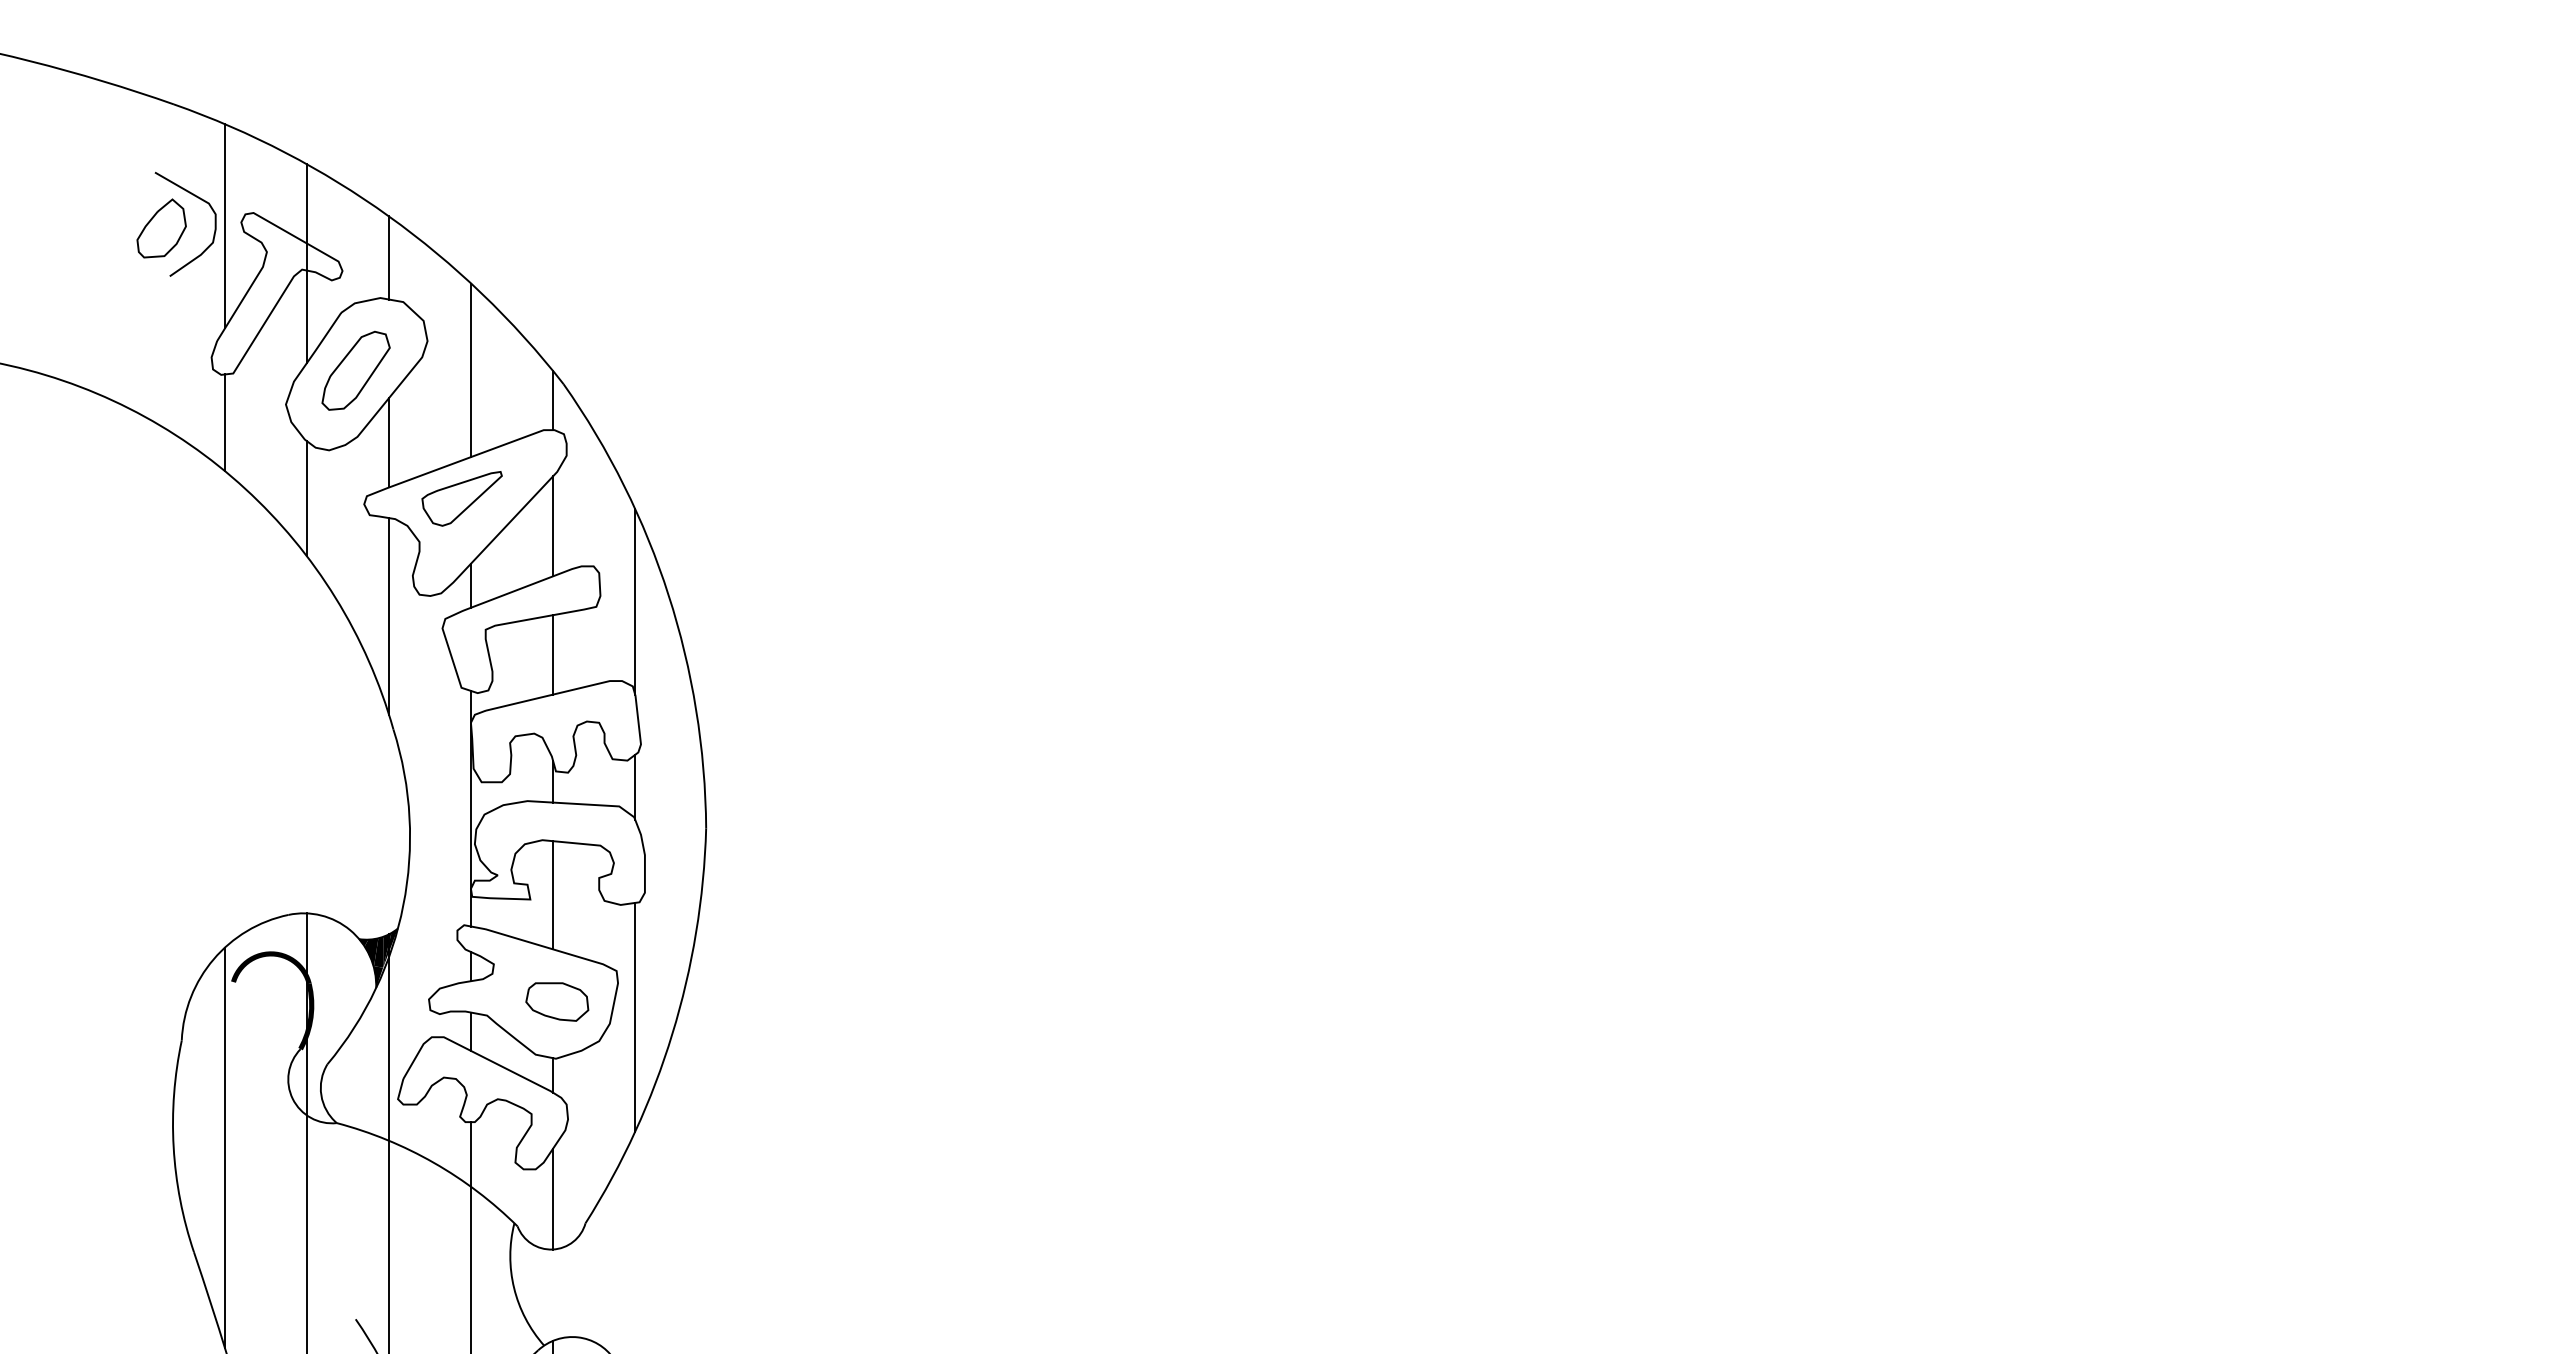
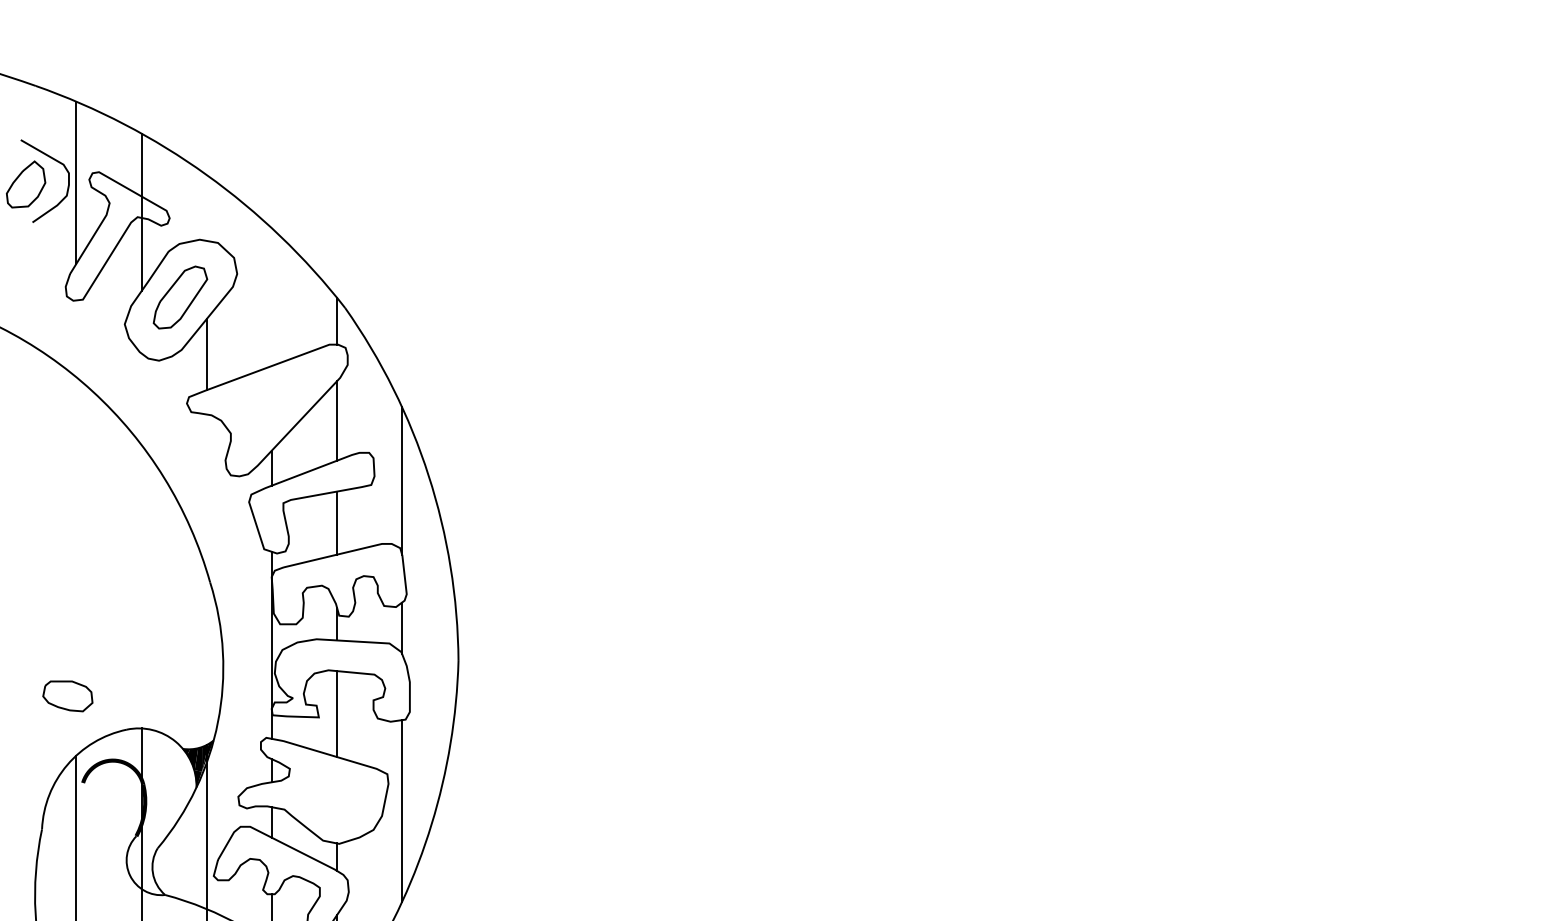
line: (389, 257) -> (207, 207), removed
line: (471, 370) -> (272, 297), removed
line: (224, 422) -> (75, 338), removed
line: (307, 498) -> (141, 398), removed
part: (461, 498) -> (264, 398), removed
line: (389, 616) -> (207, 492), removed
part: (557, 1001) -> (68, 695), moved

